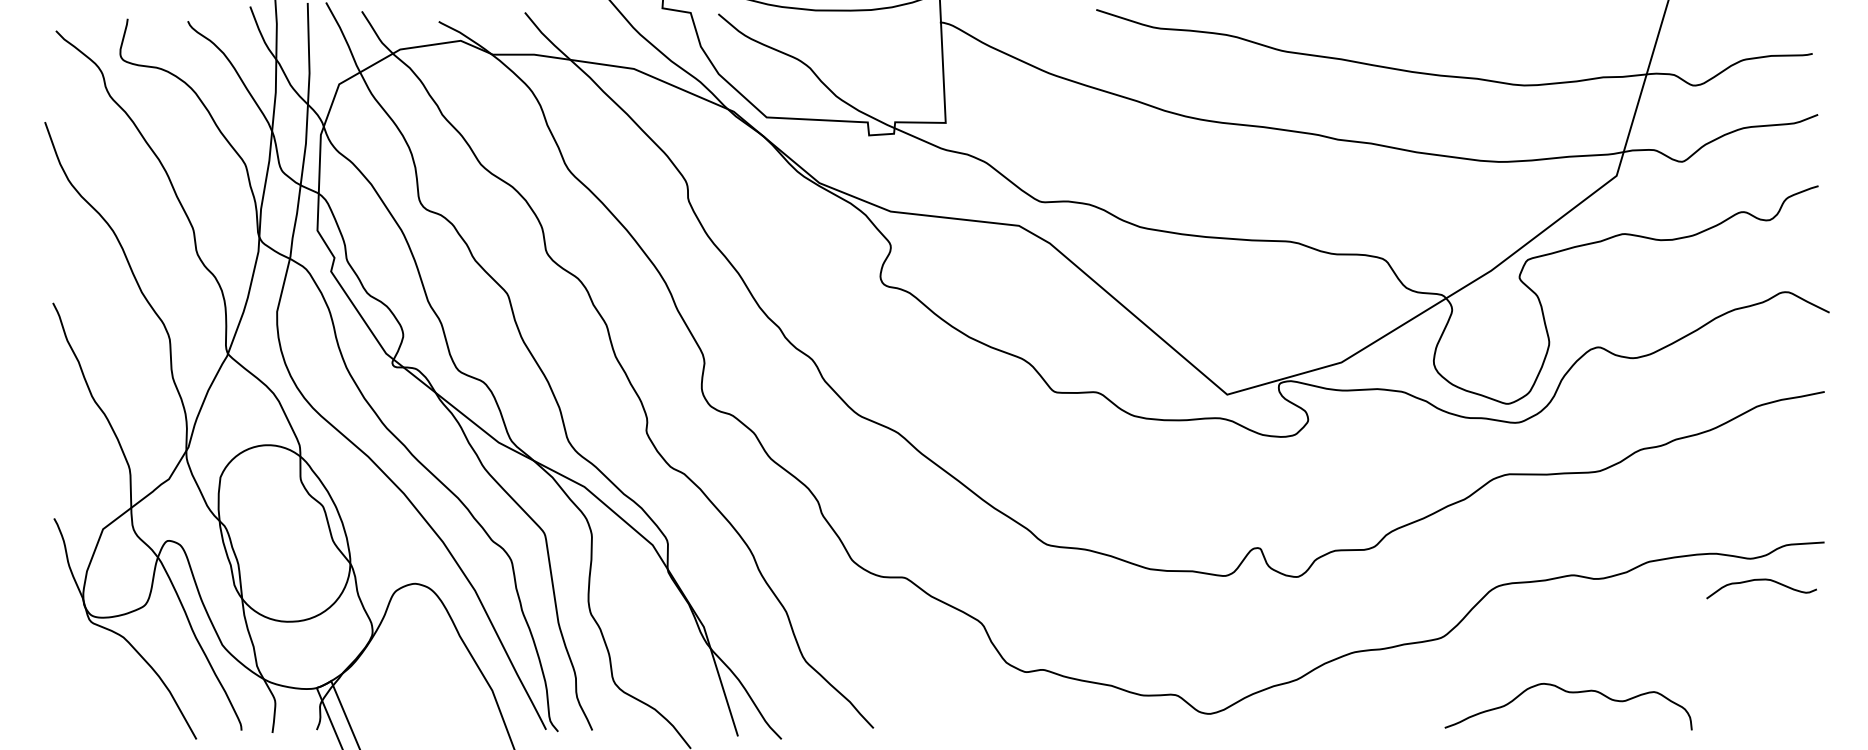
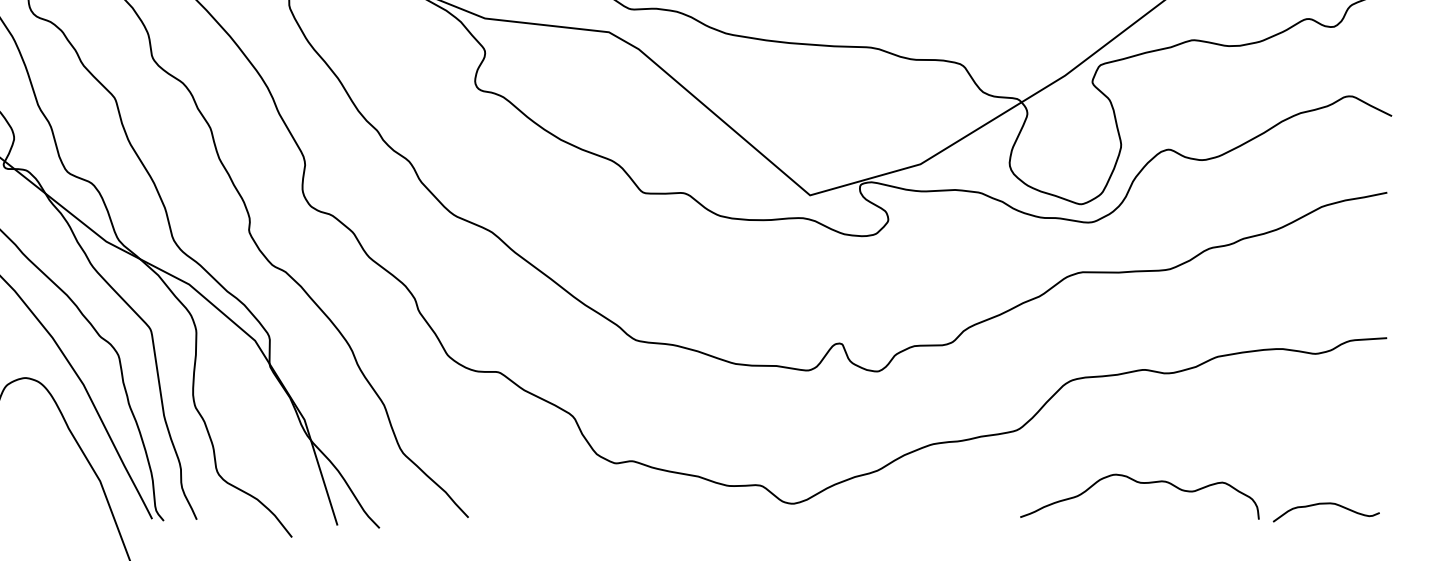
curve: (1761, 580) -> (1326, 504), moved

